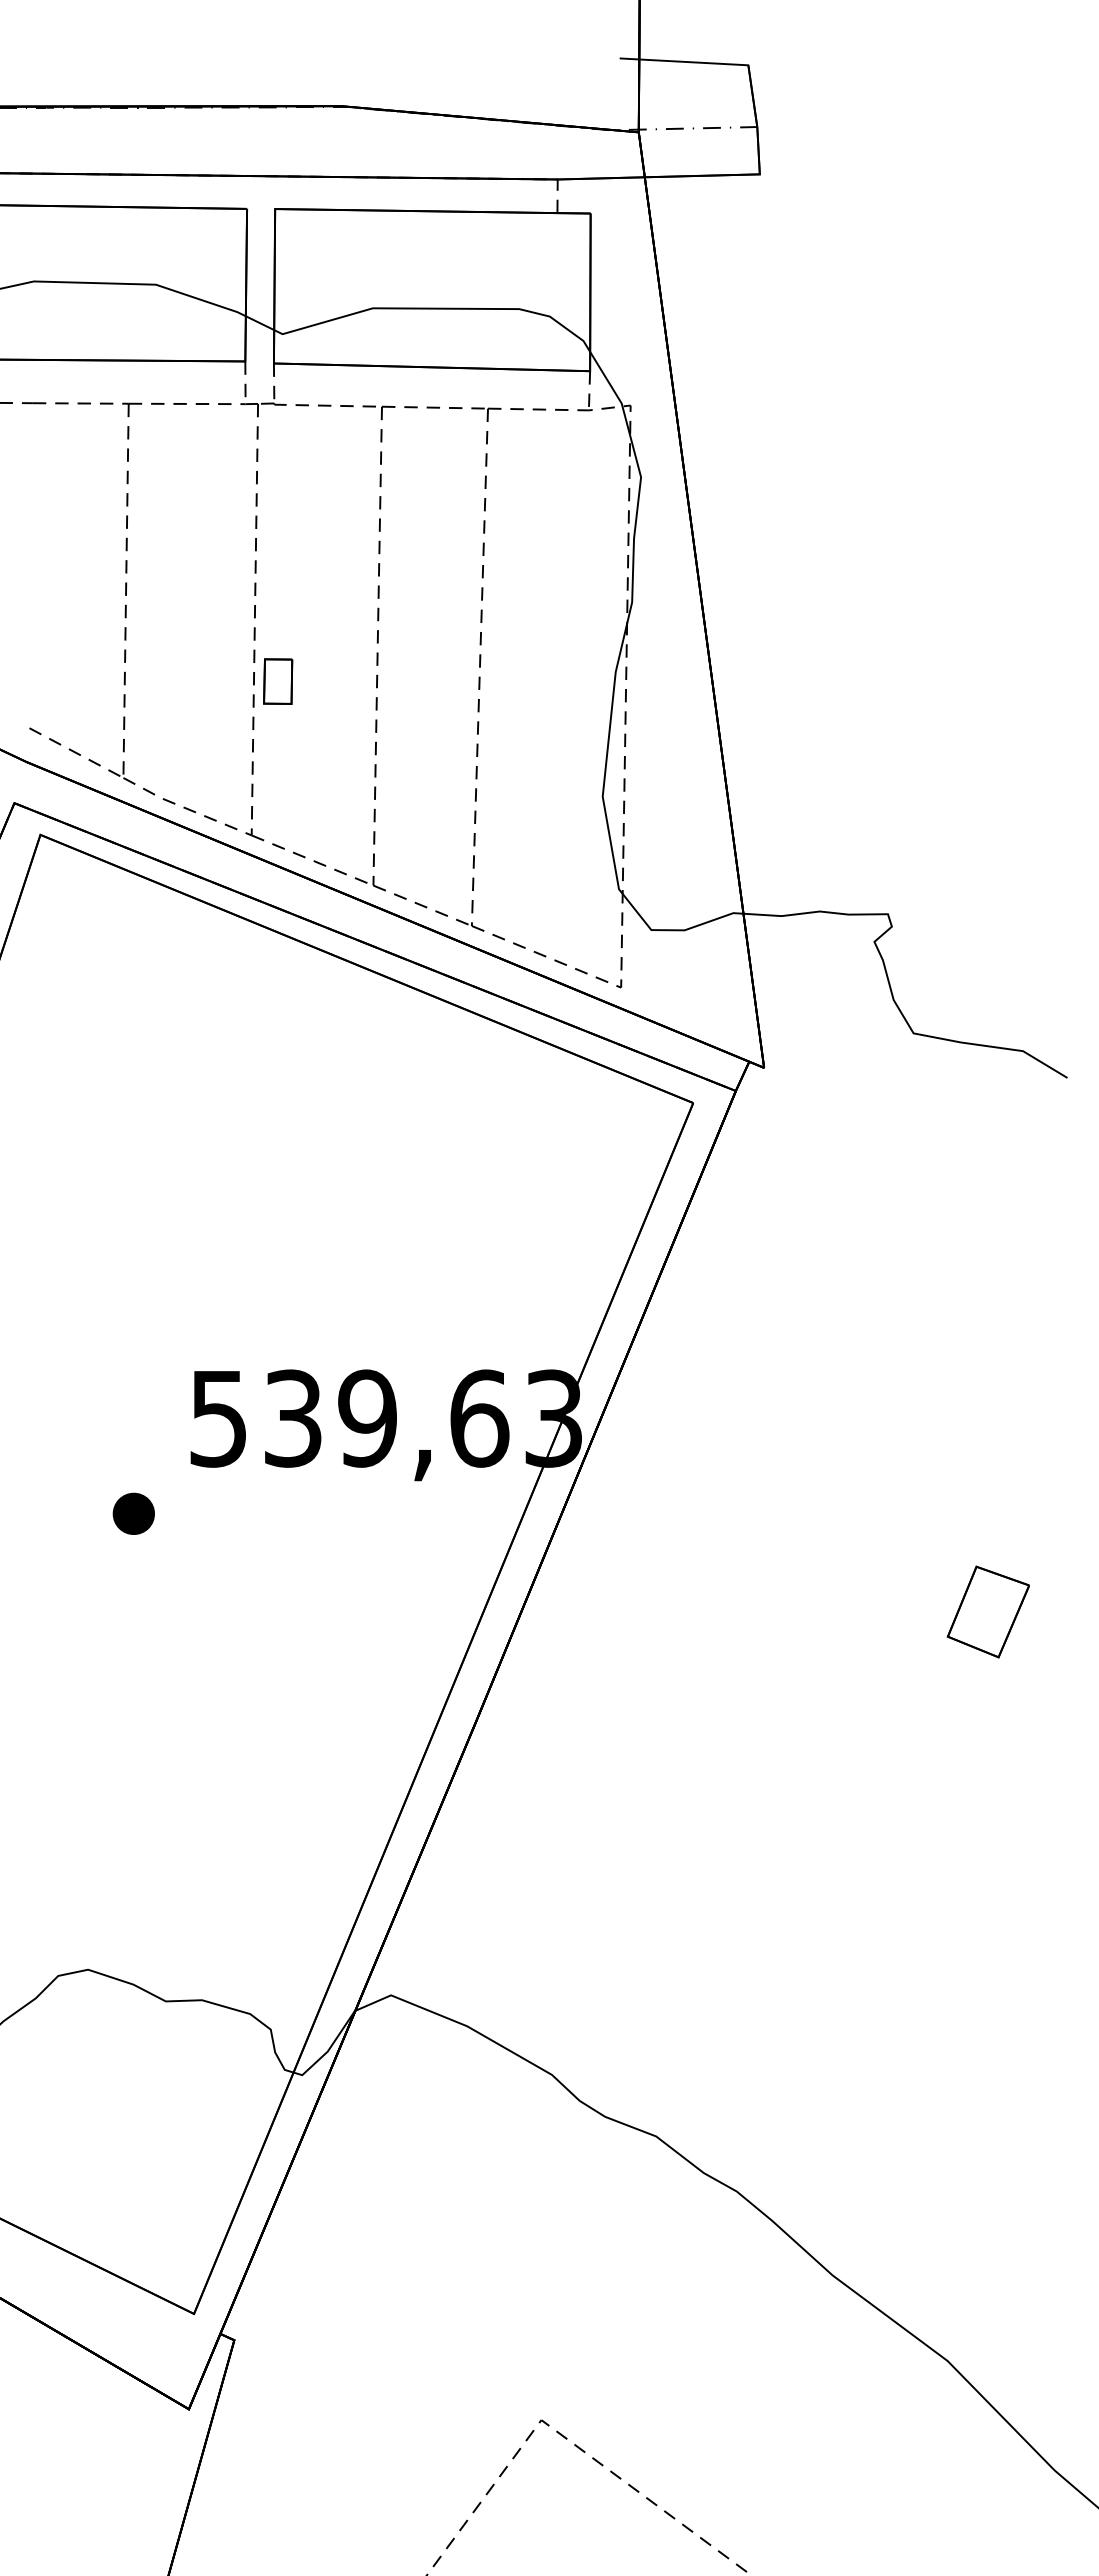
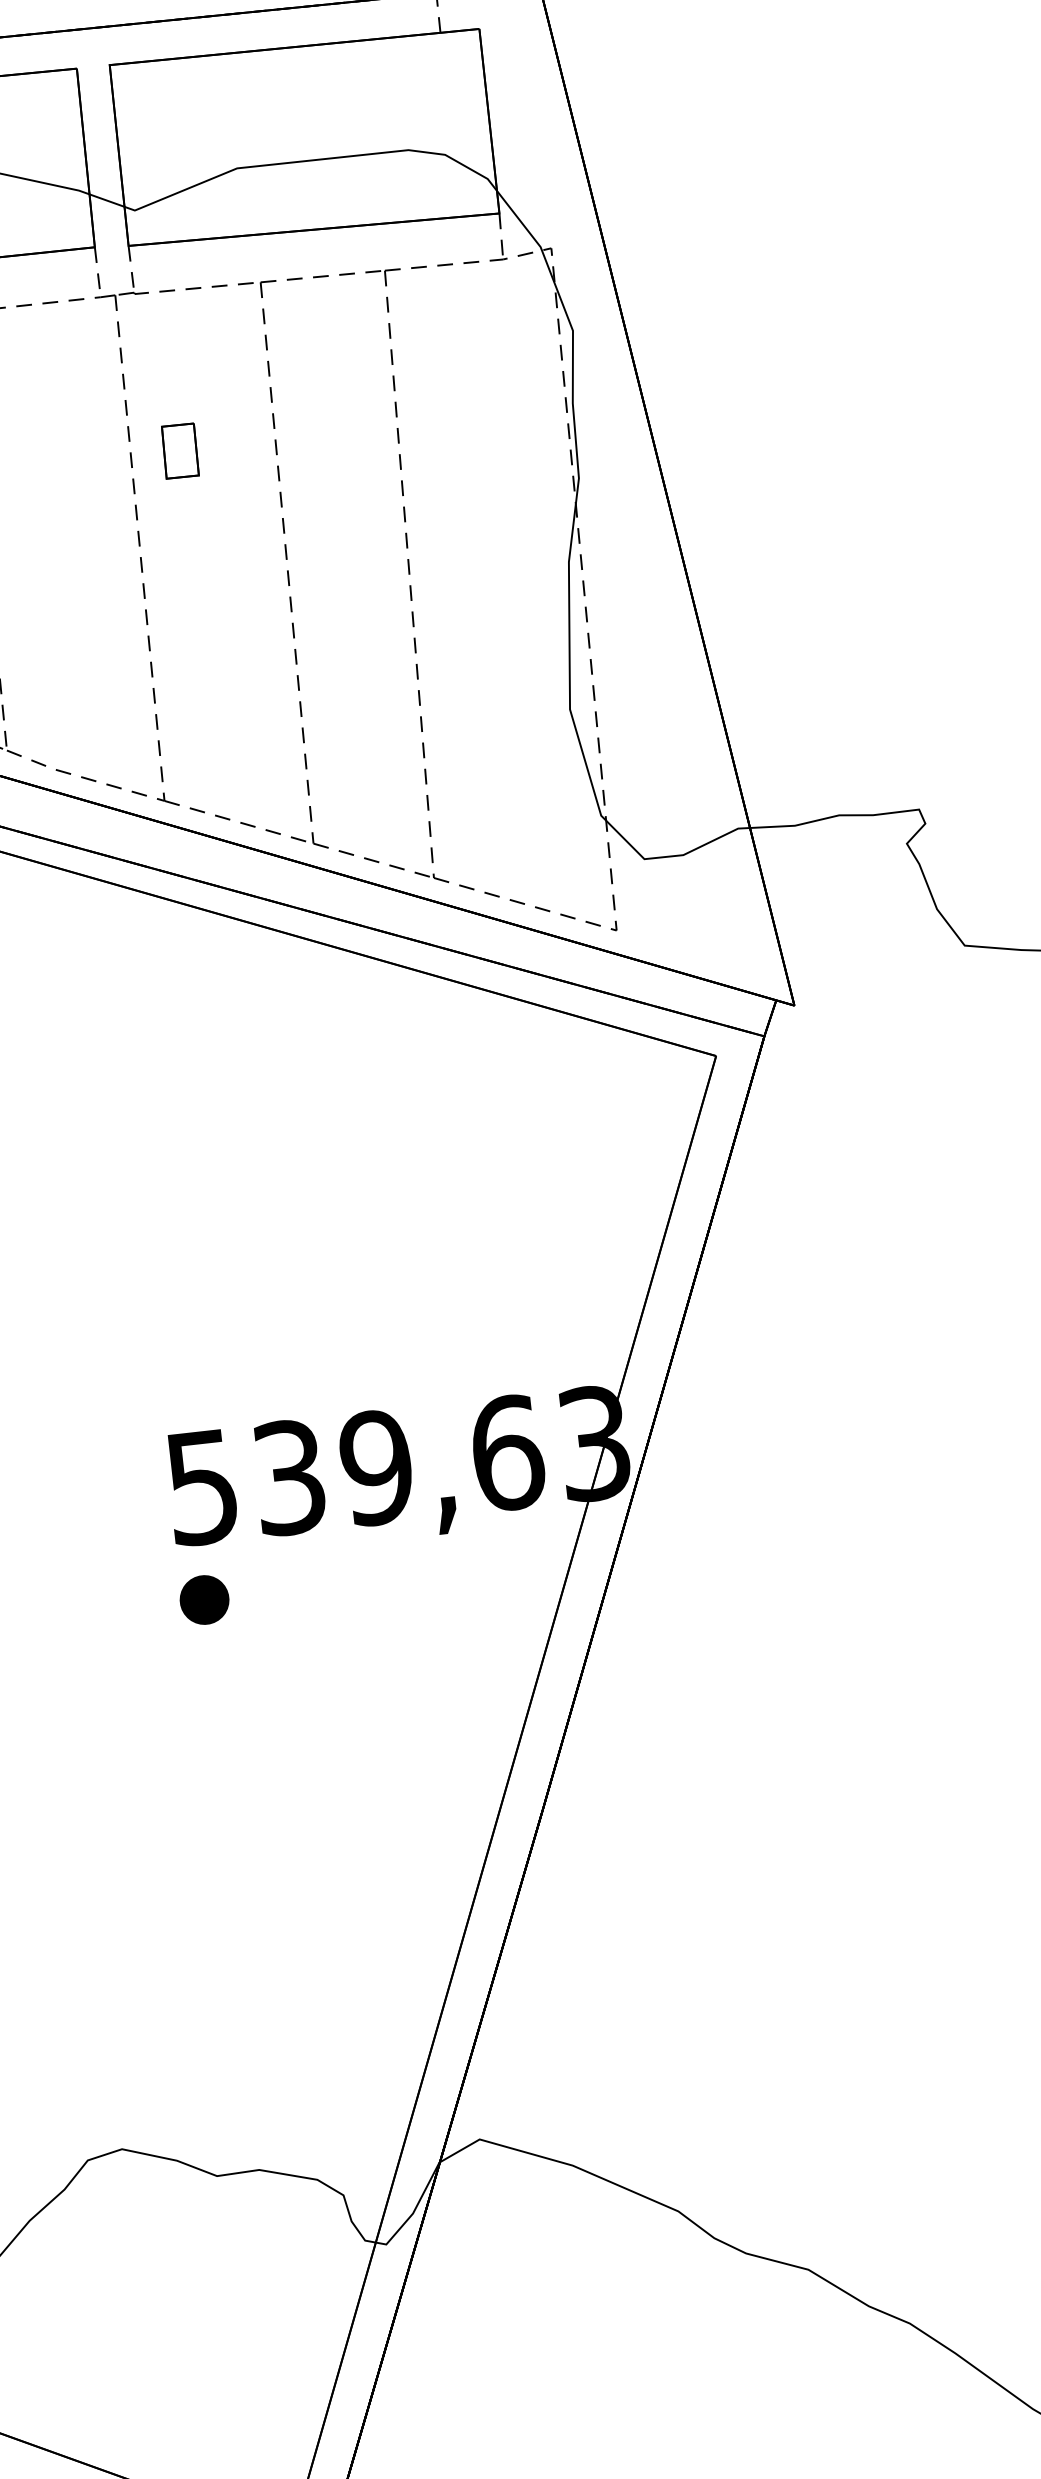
part: (278, 681) -> (180, 450), moved
part: (133, 1513) -> (204, 1599), moved

